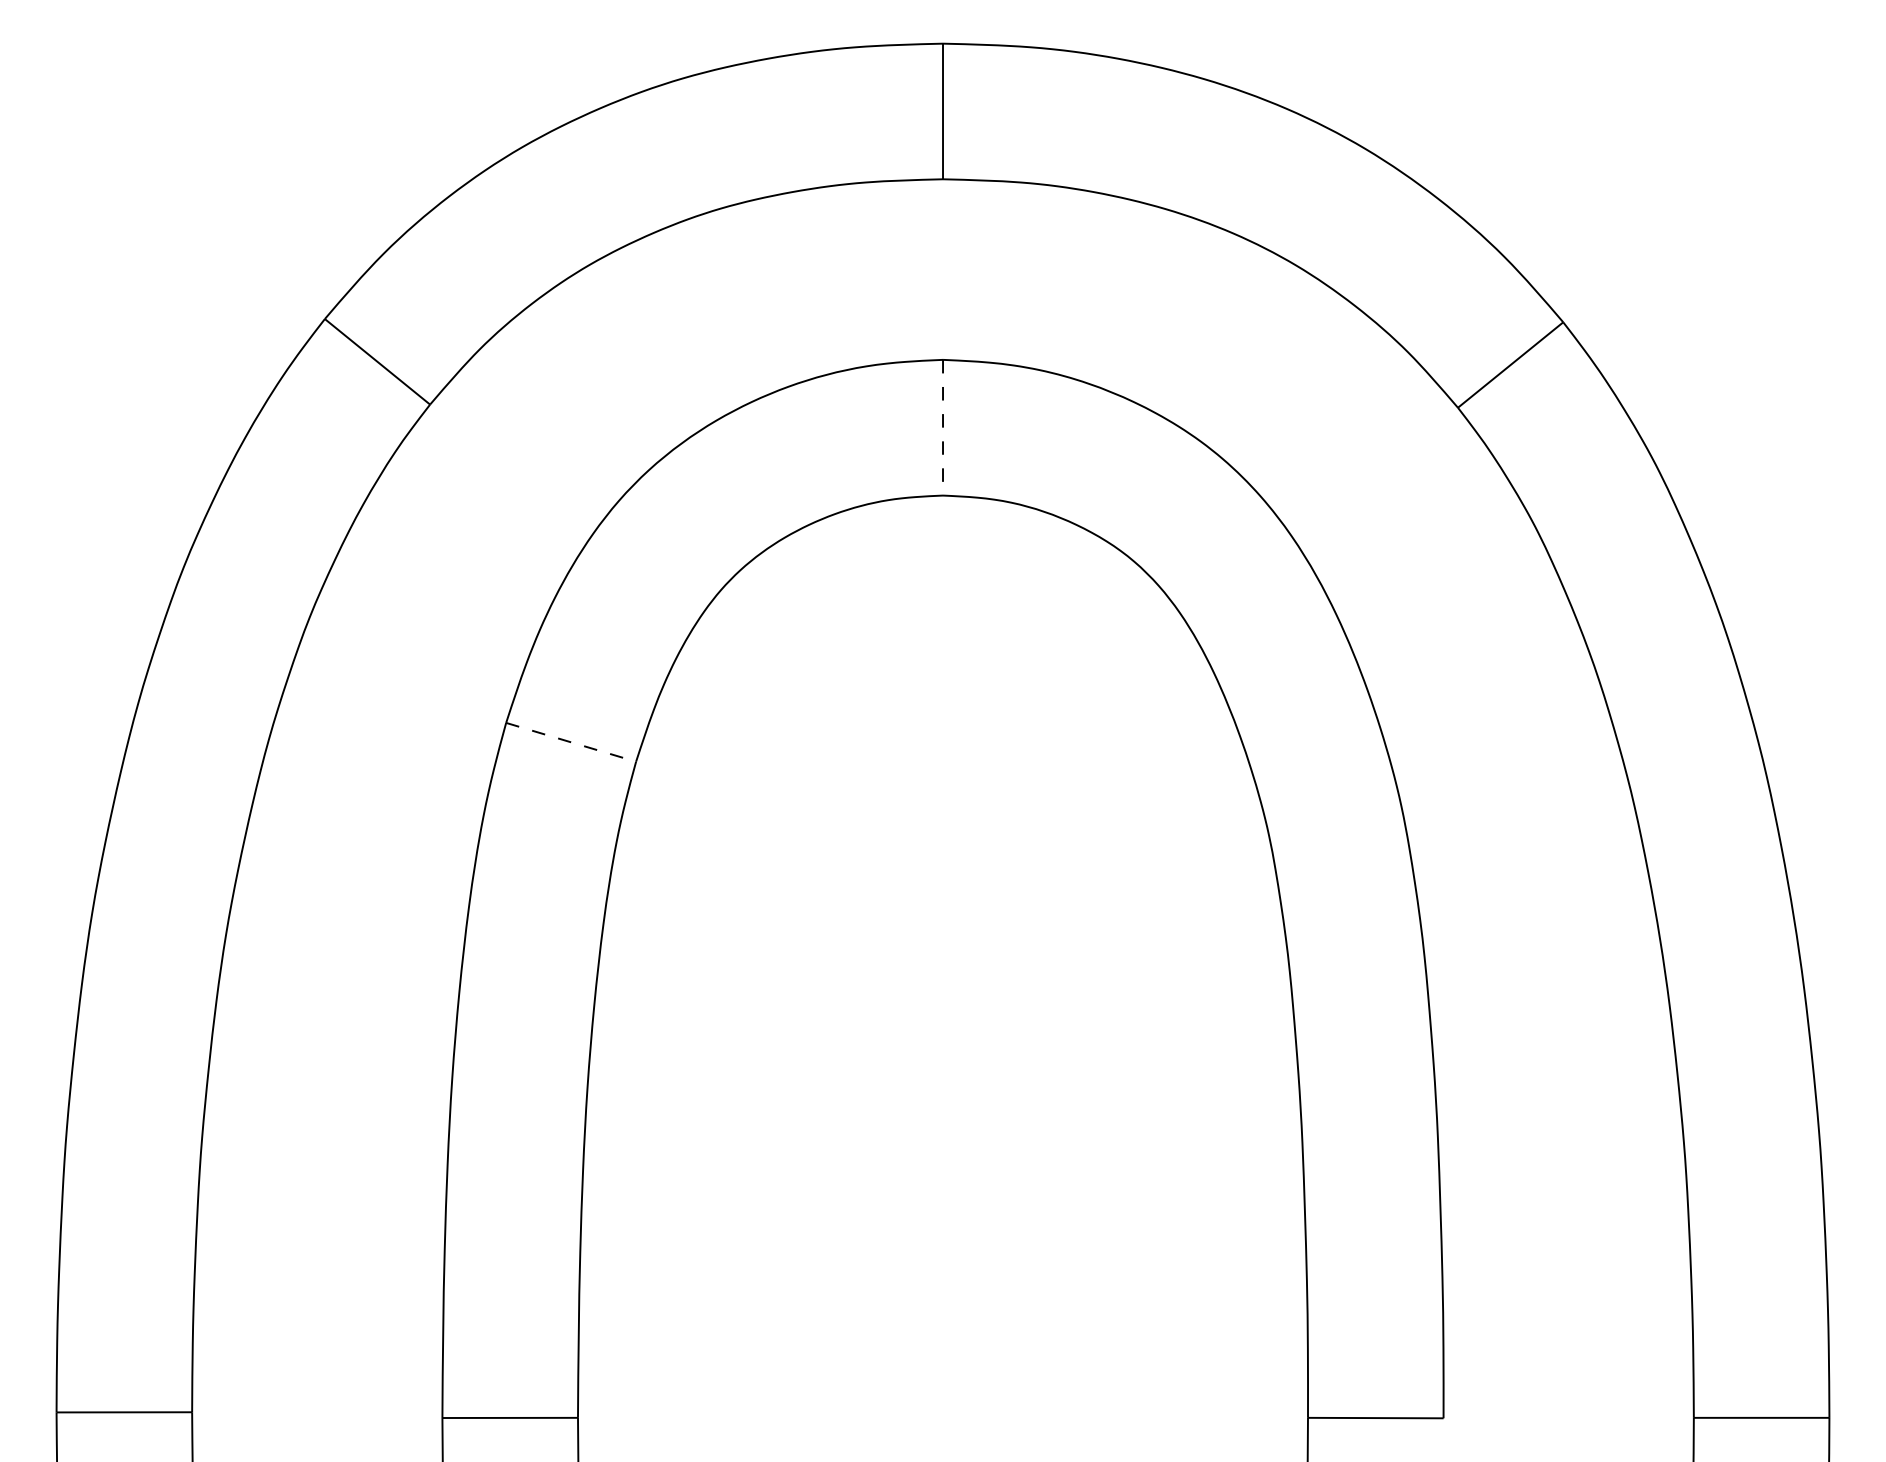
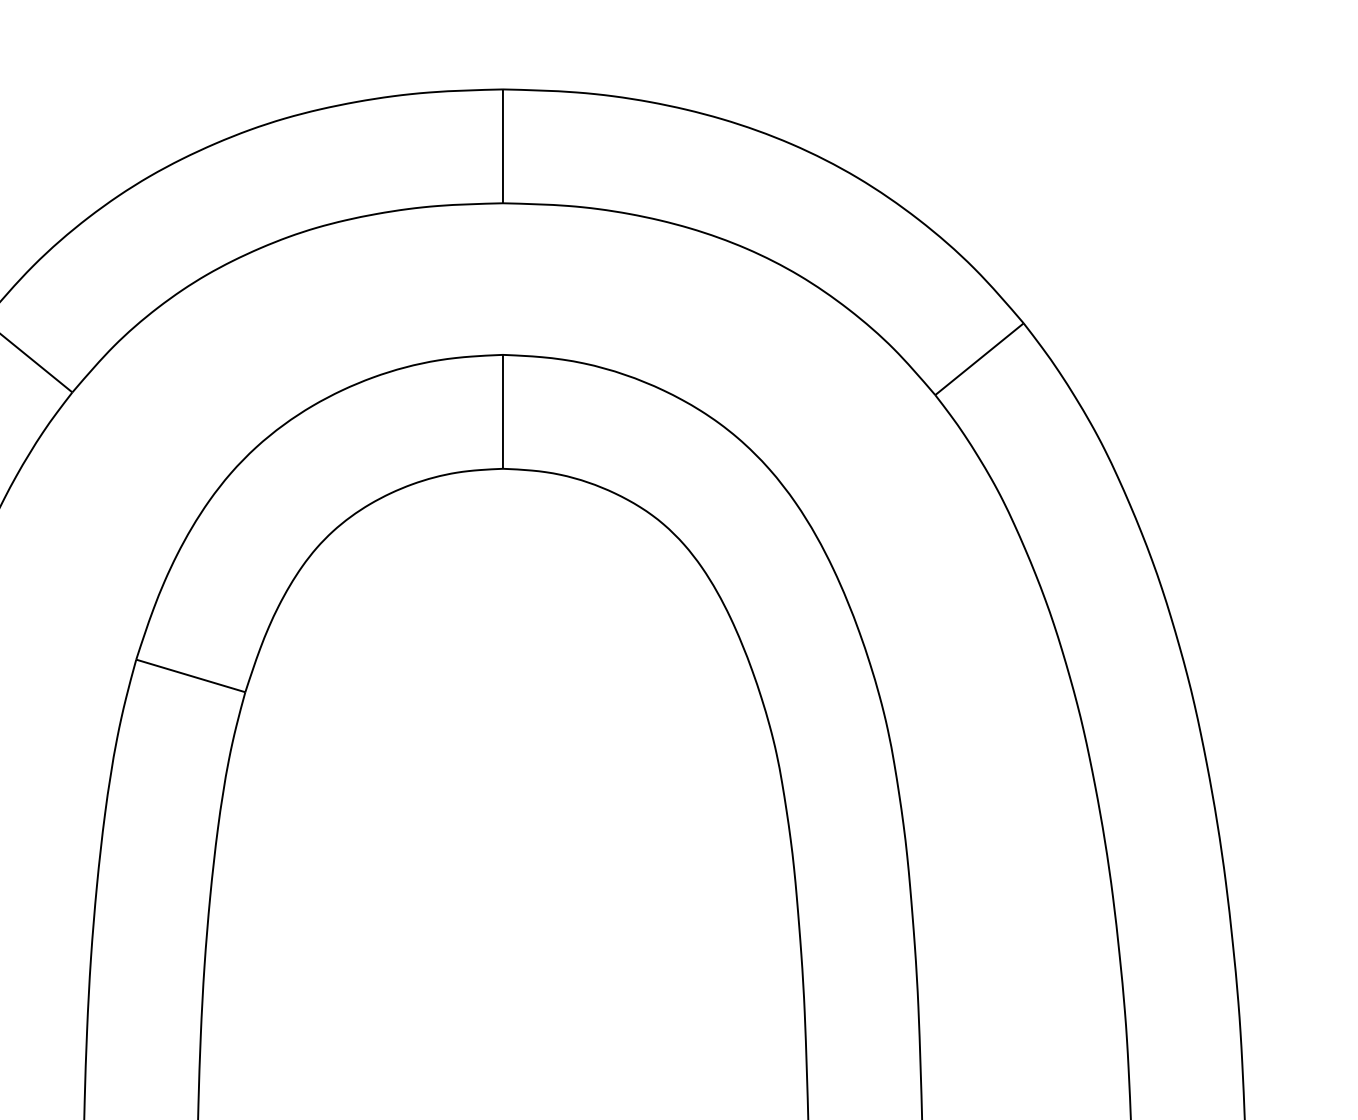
line: (943, 428) -> (503, 412), dashed -> solid
line: (571, 742) -> (191, 676), dashed -> solid

